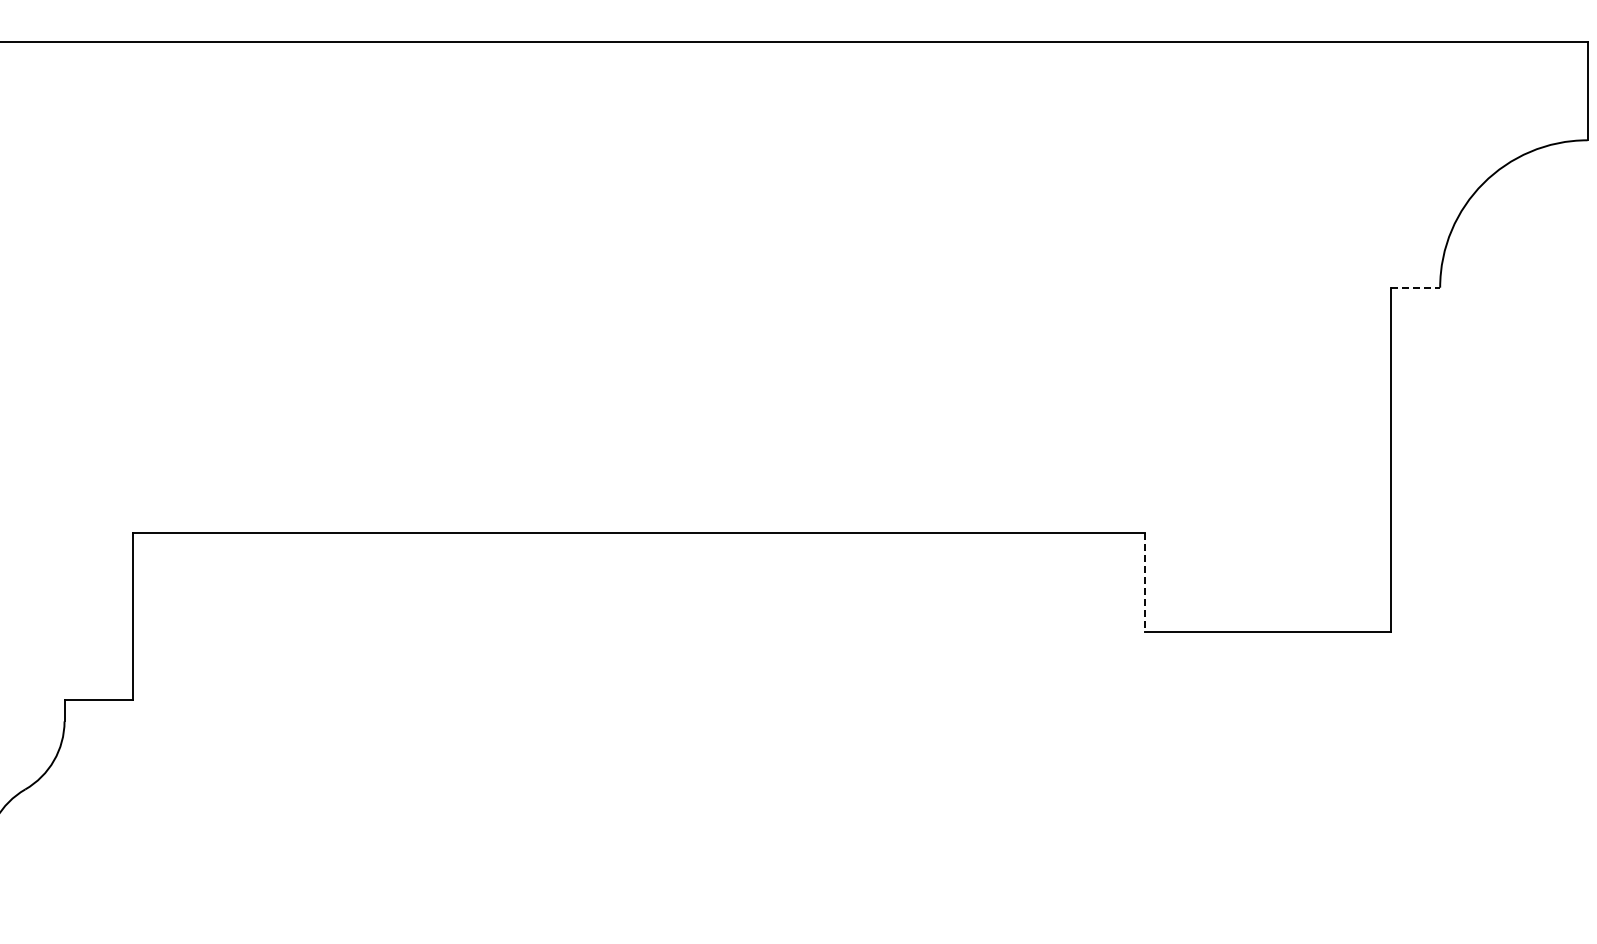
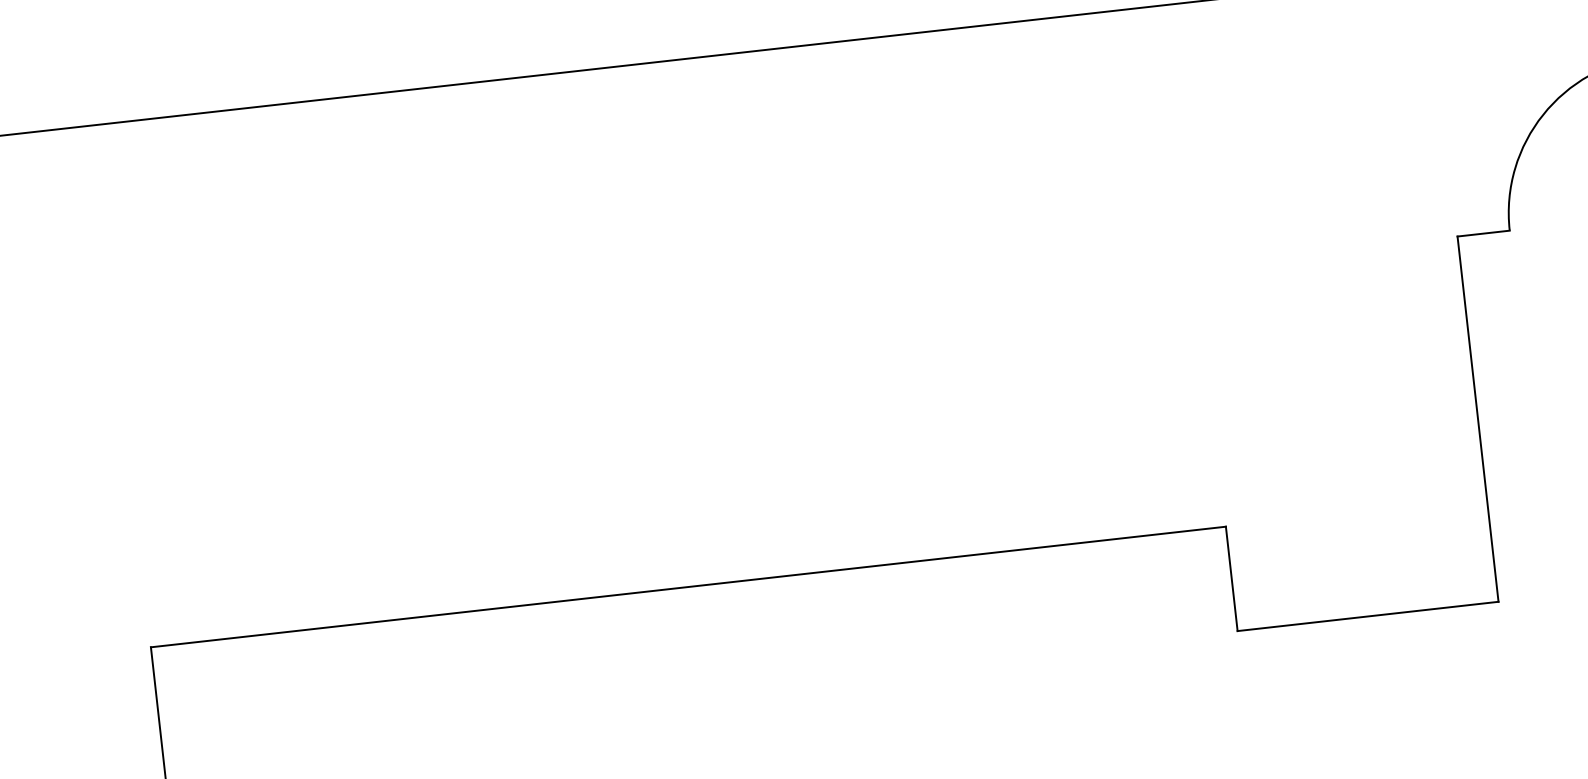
line: (1415, 287) -> (1483, 233), dashed -> solid
line: (1145, 582) -> (1231, 578), dashed -> solid

